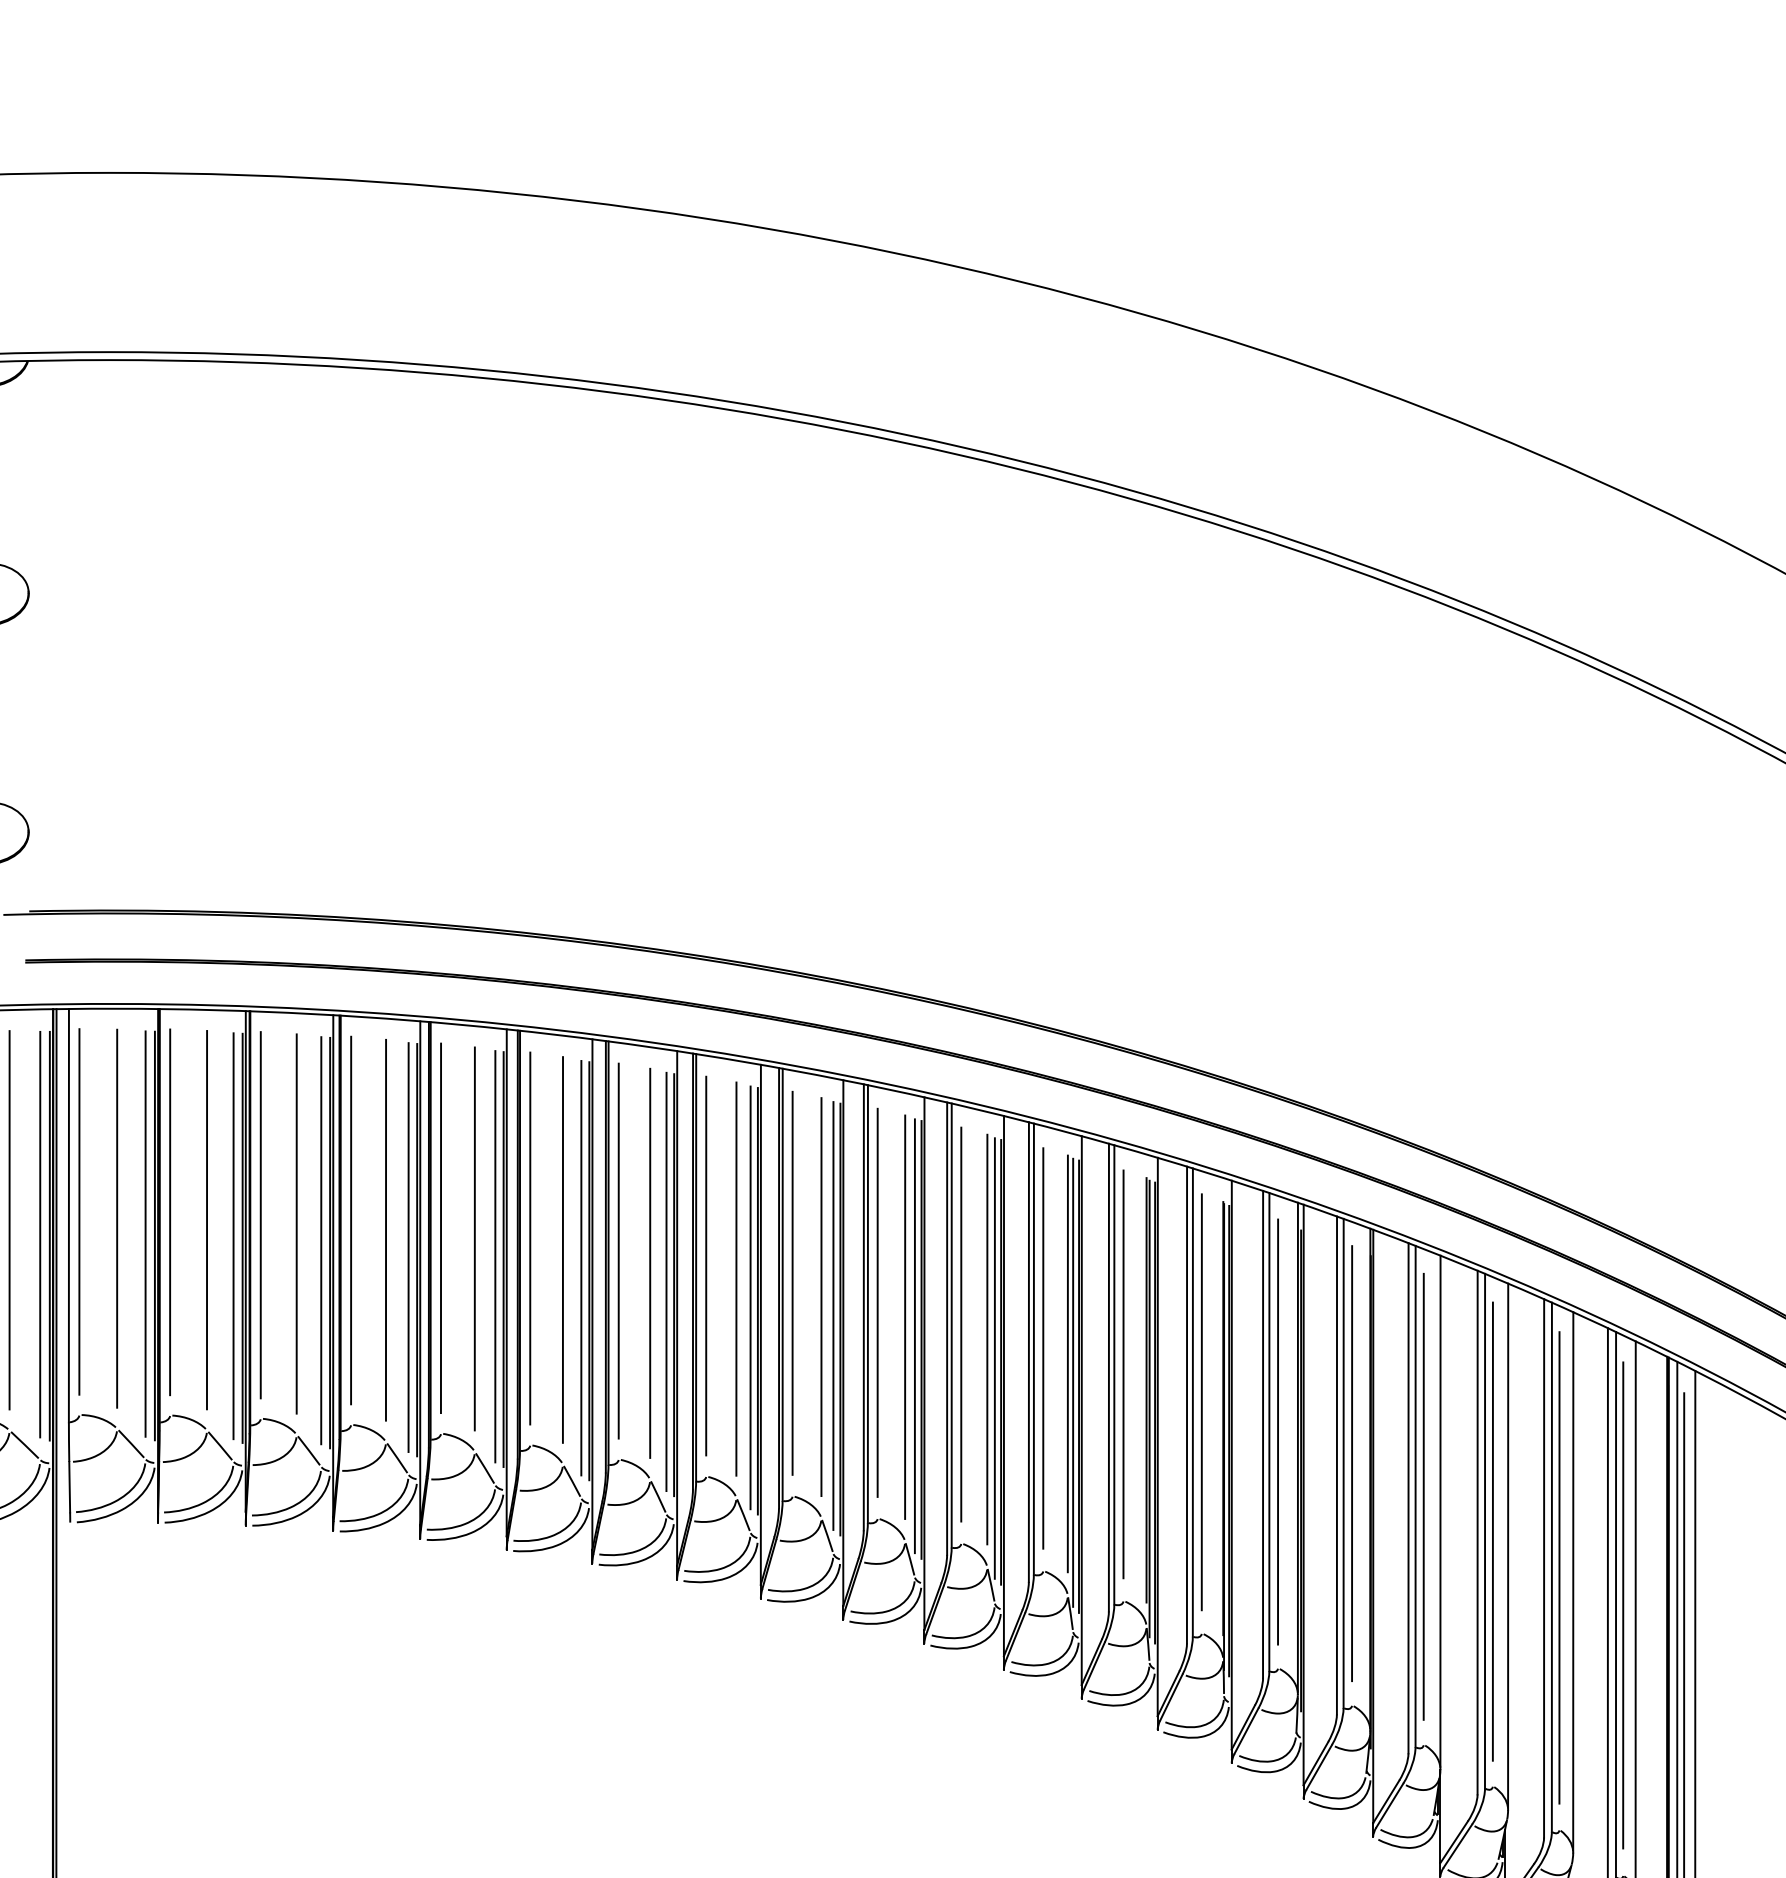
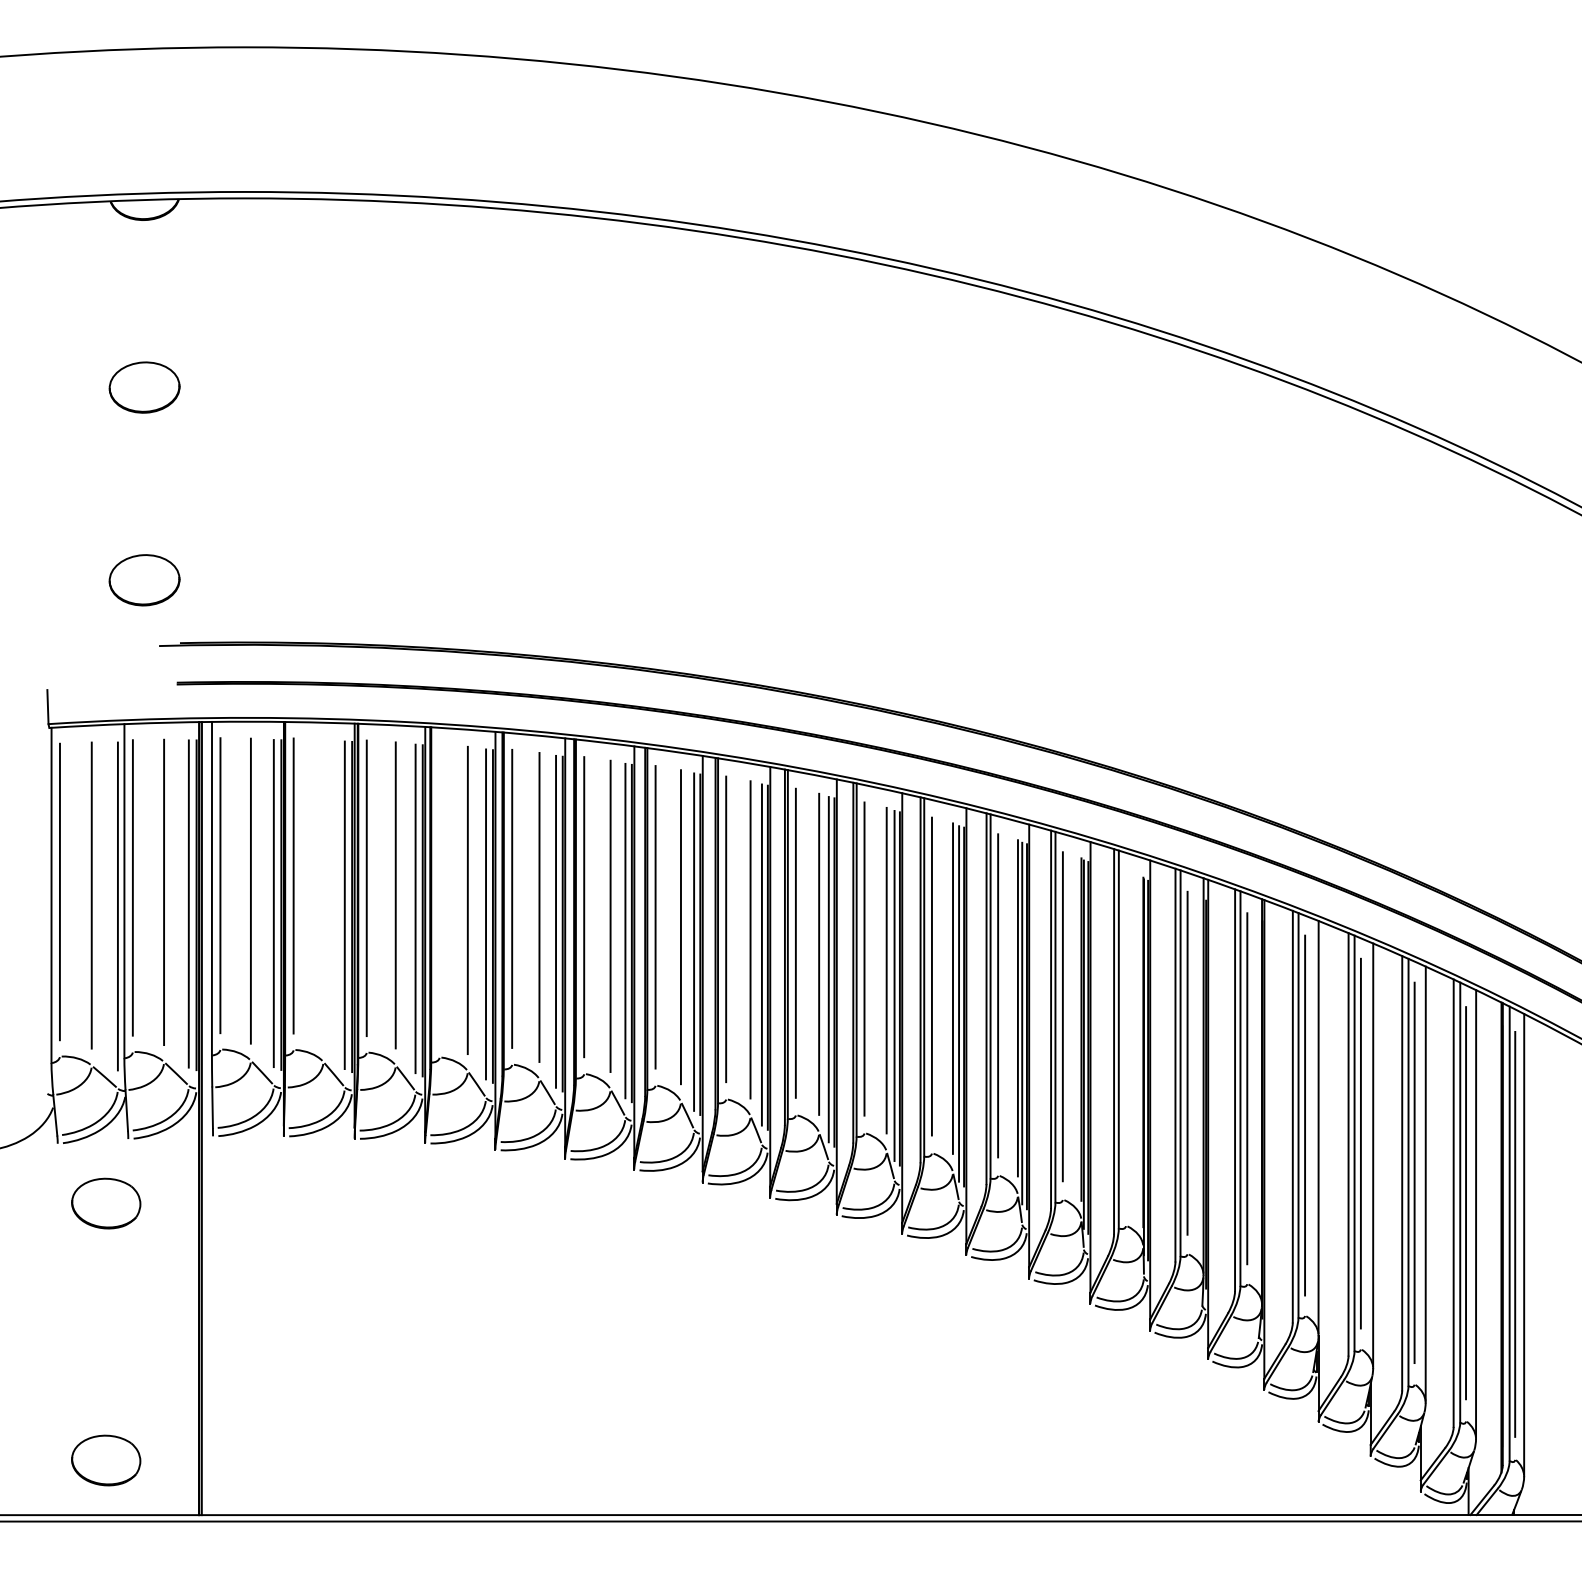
line: (207, 1219) -> (323, 891), removed
line: (350, 1220) -> (439, 892), removed
line: (1202, 1402) -> (1126, 1039), removed

